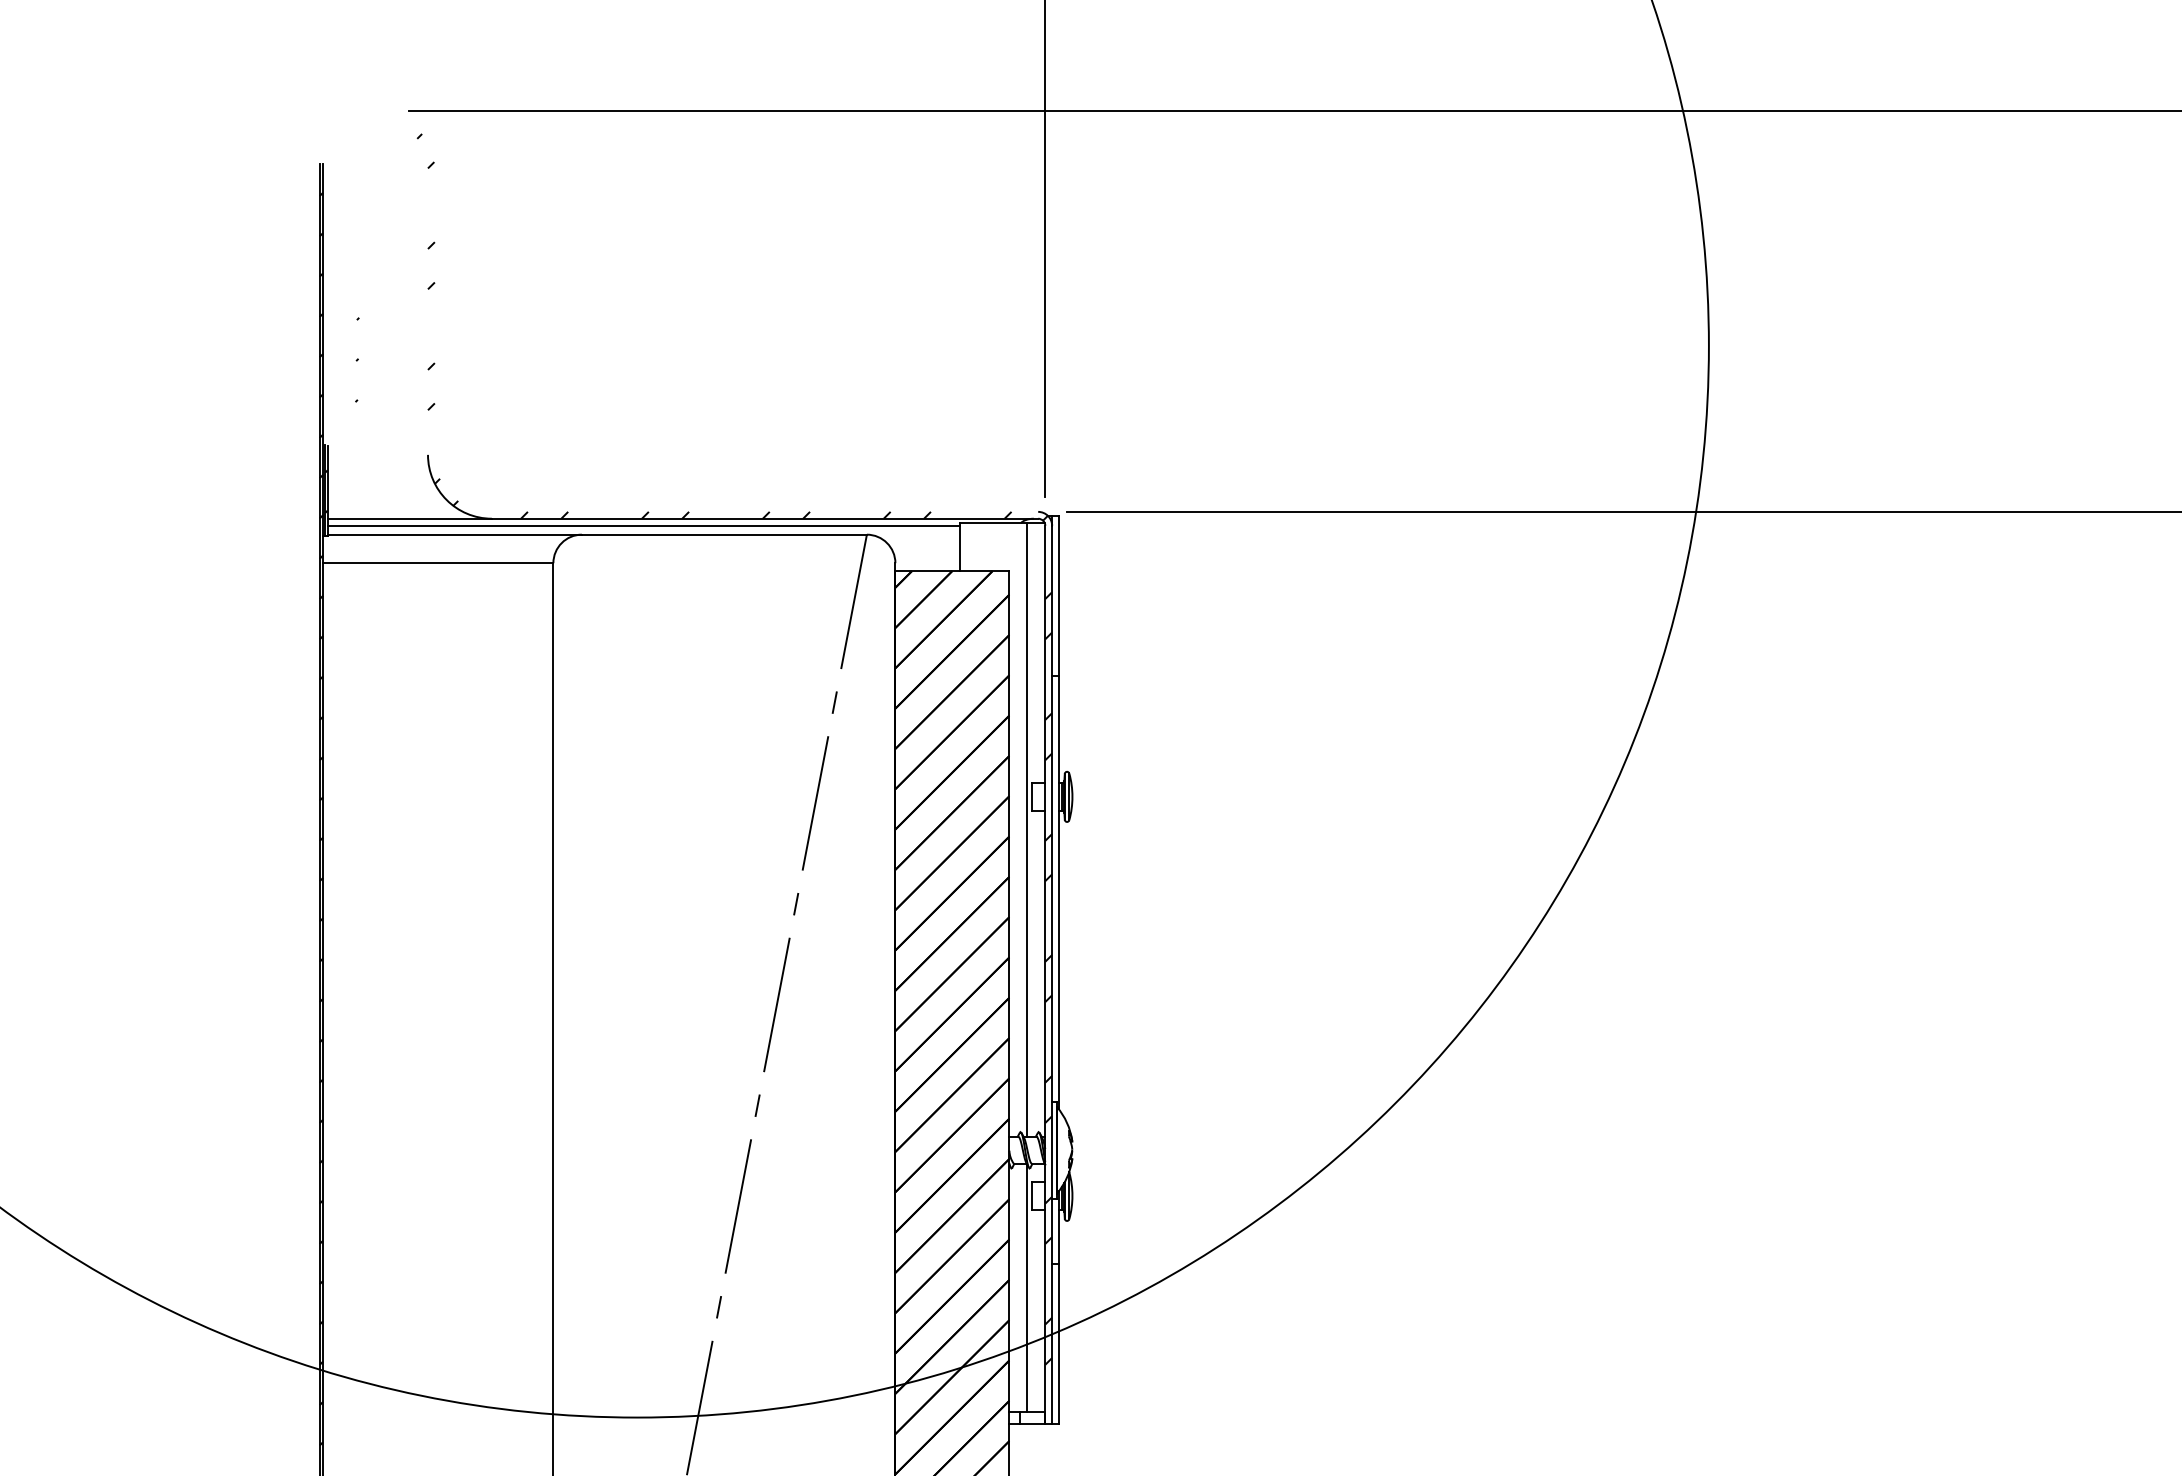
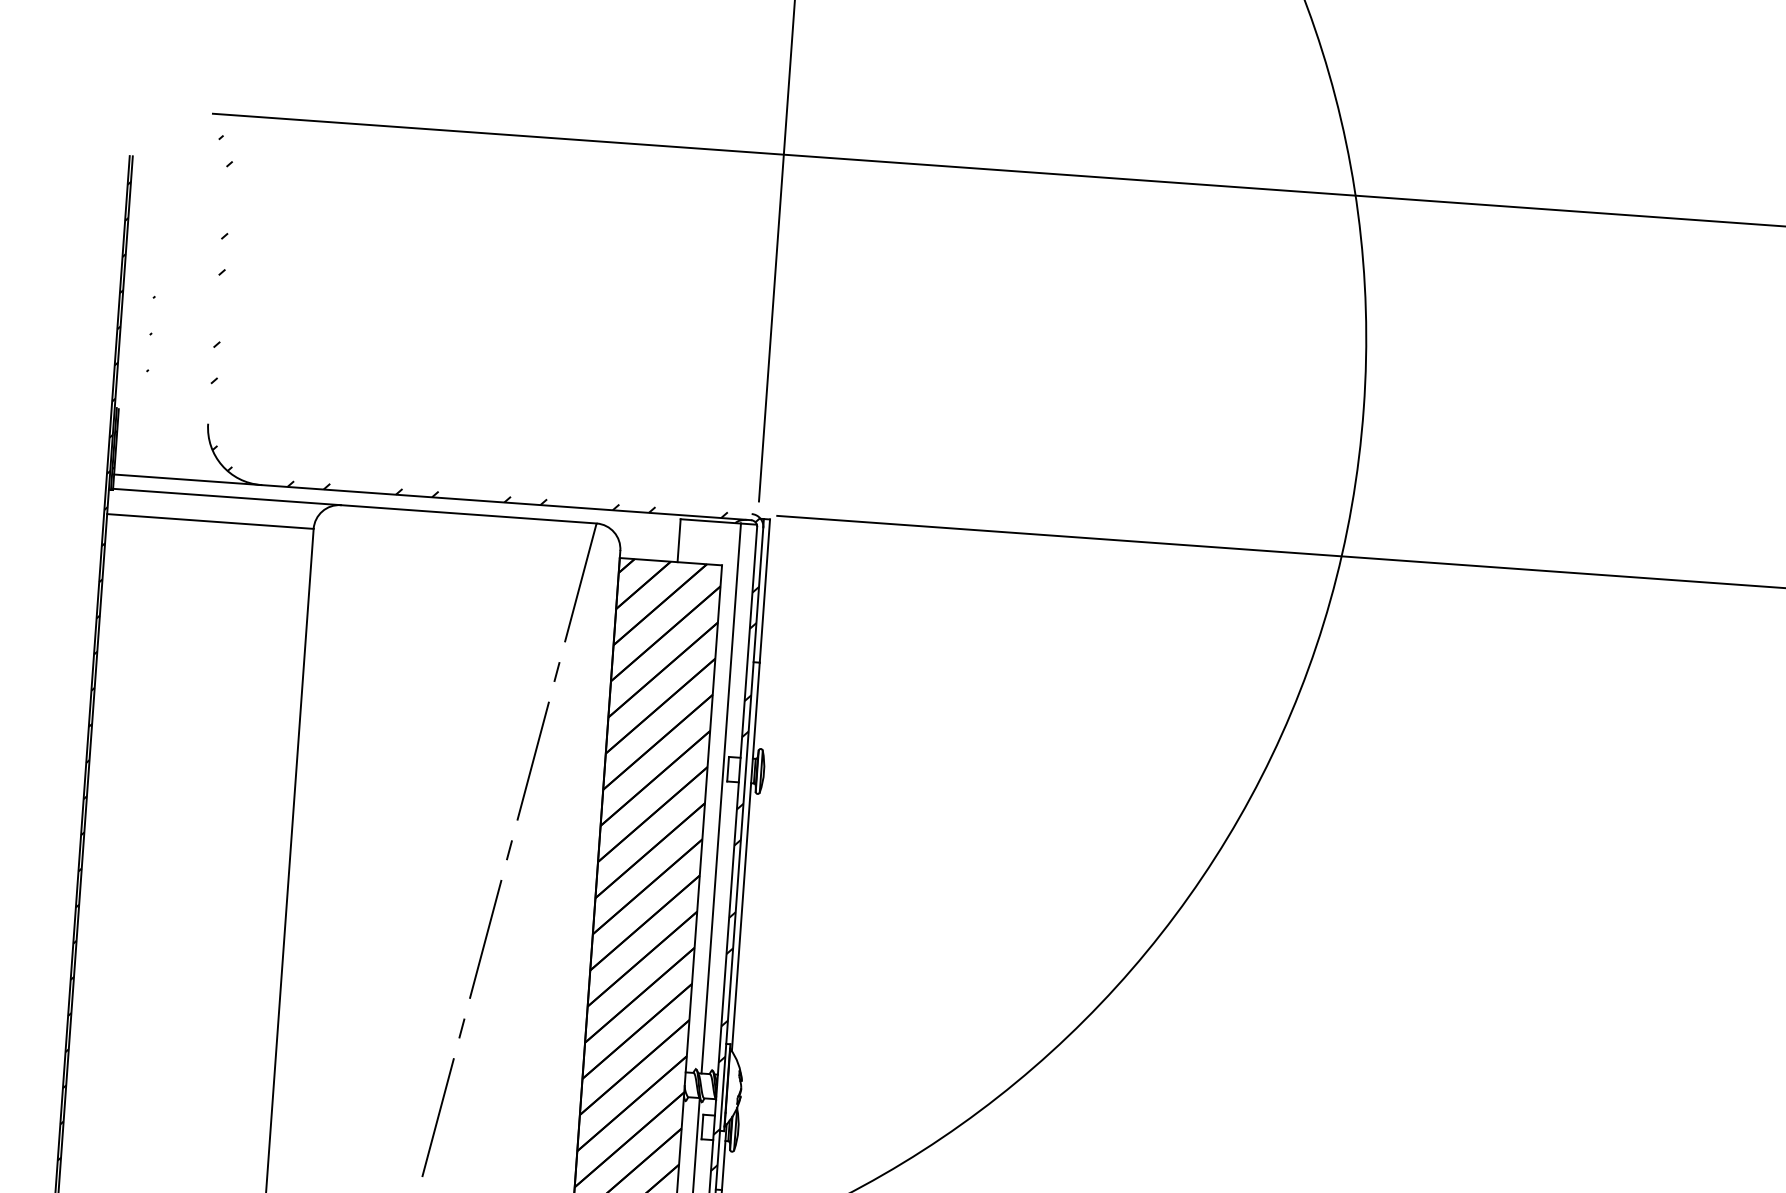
line: (643, 525) -> (396, 500), removed

